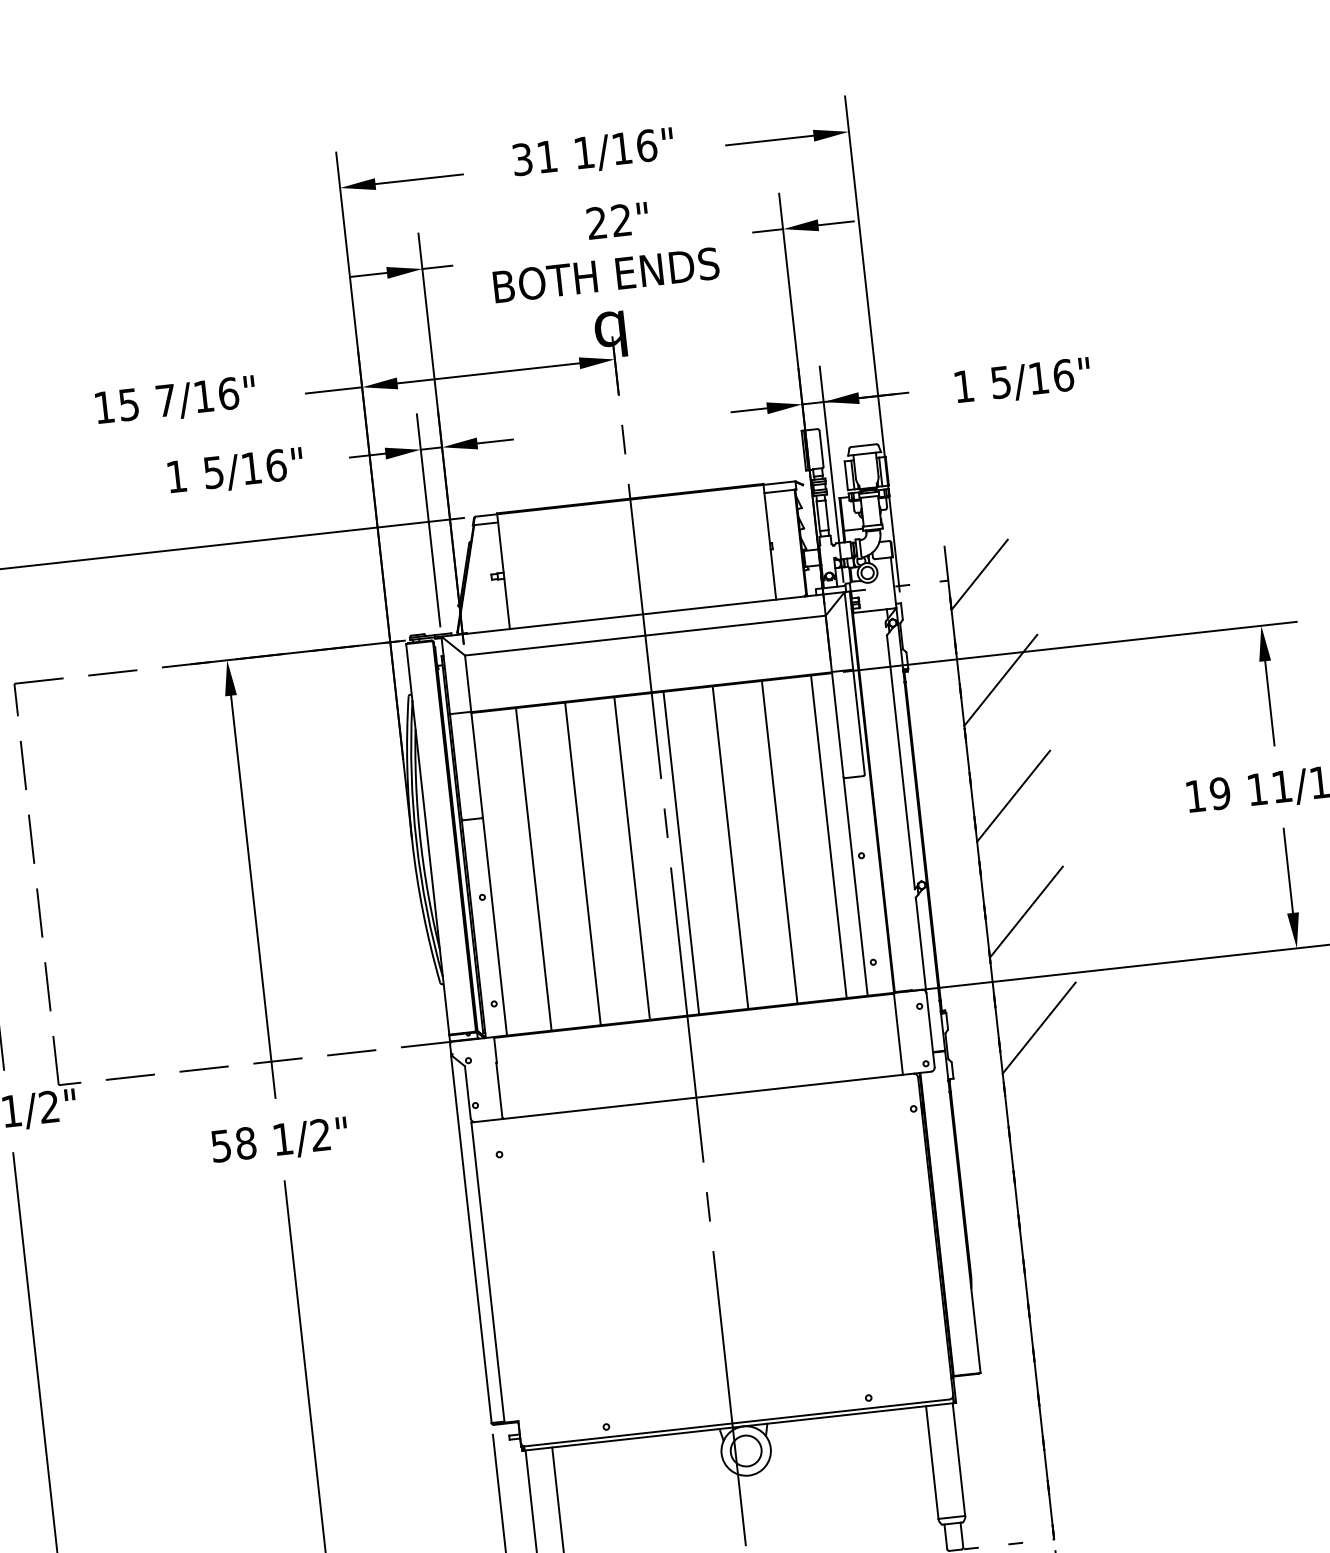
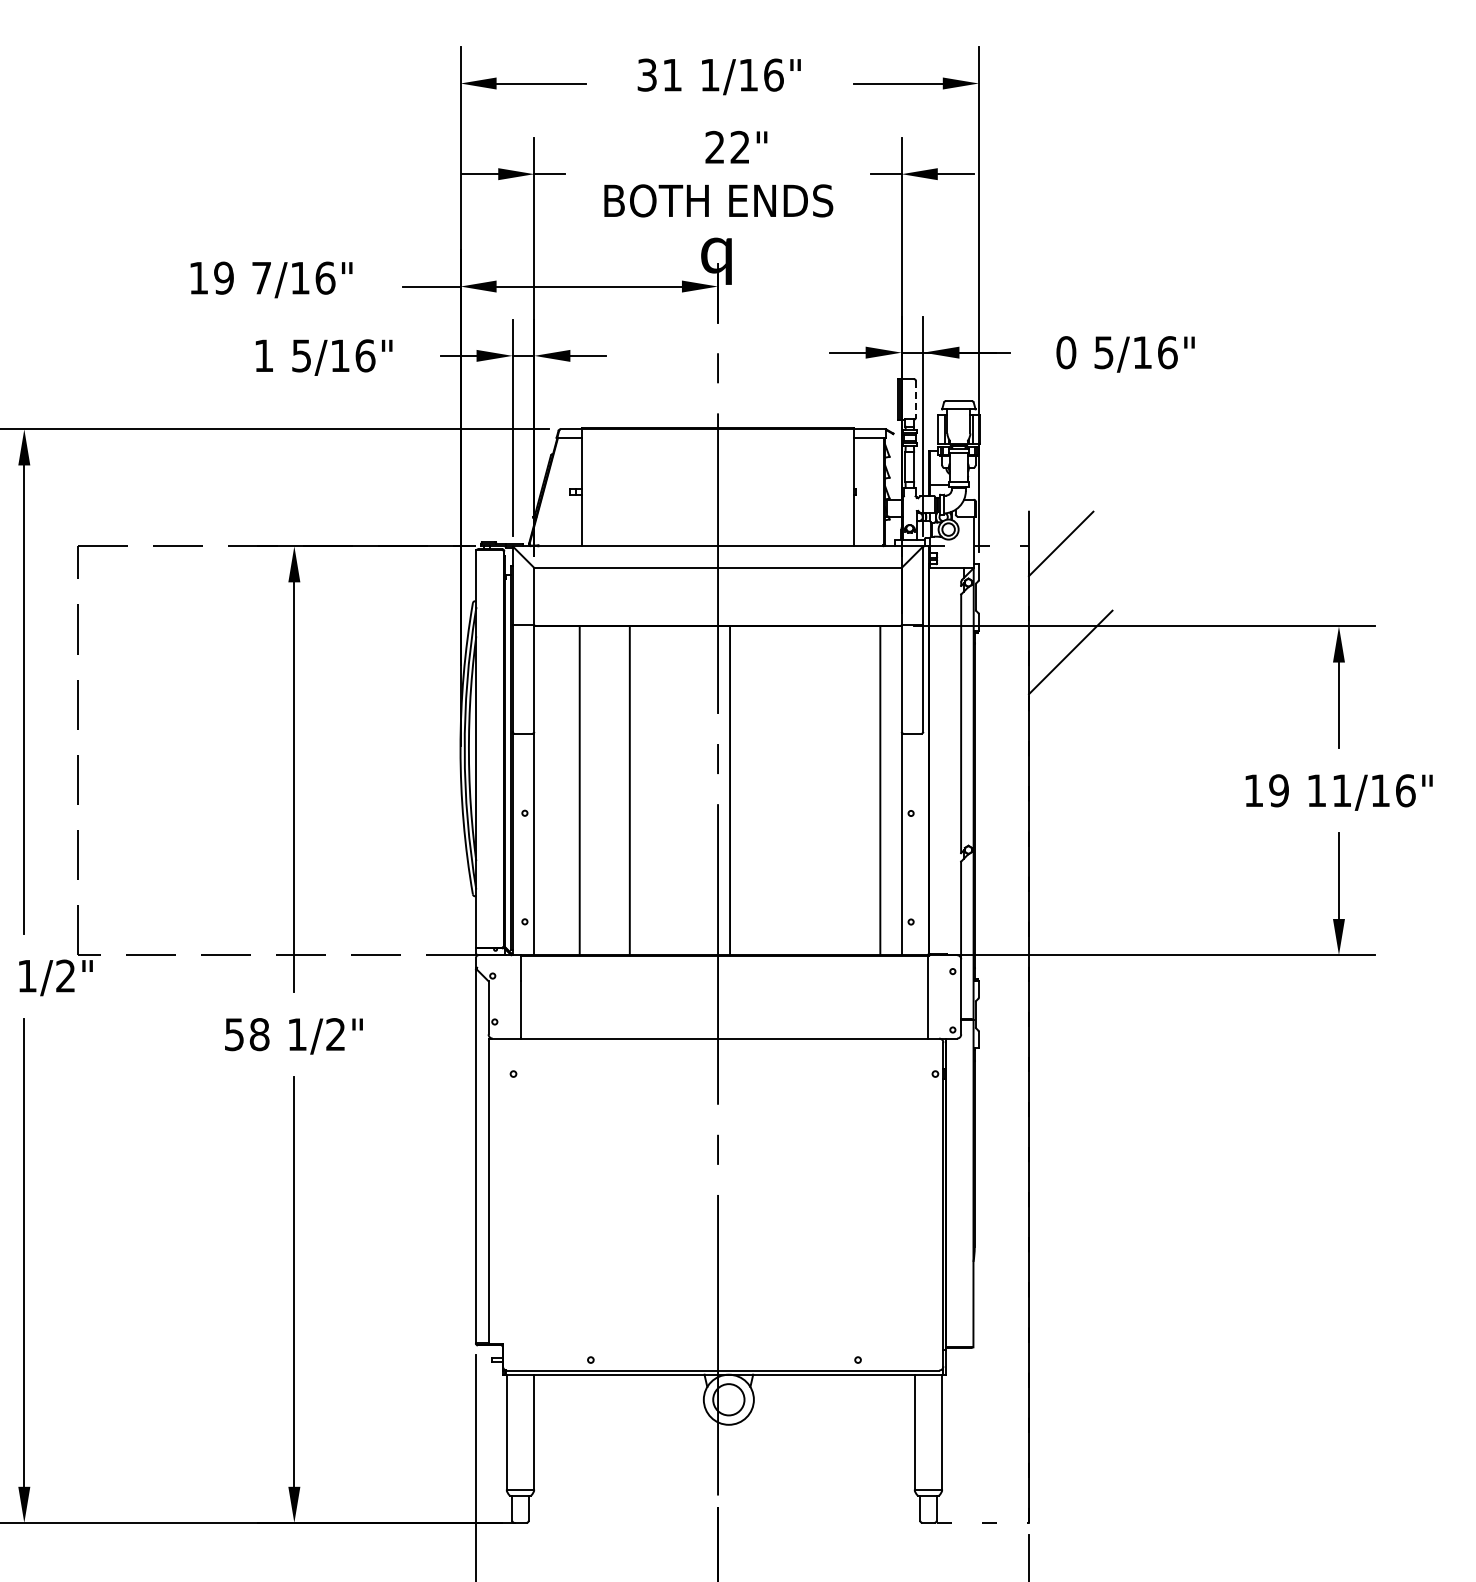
text: (964, 386) -> (1066, 352), 1 -> 0
text: (128, 404) -> (223, 277), 15 -> 19
line: (821, 448) -> (916, 399), solid -> dashed
line: (1013, 796) -> (1070, 770), removed
line: (779, 841) -> (830, 790), removed
line: (730, 847) -> (780, 790), removed
line: (631, 858) -> (679, 790), removed
line: (1026, 912) -> (1070, 888), removed
line: (1038, 1027) -> (1070, 1006), removed

